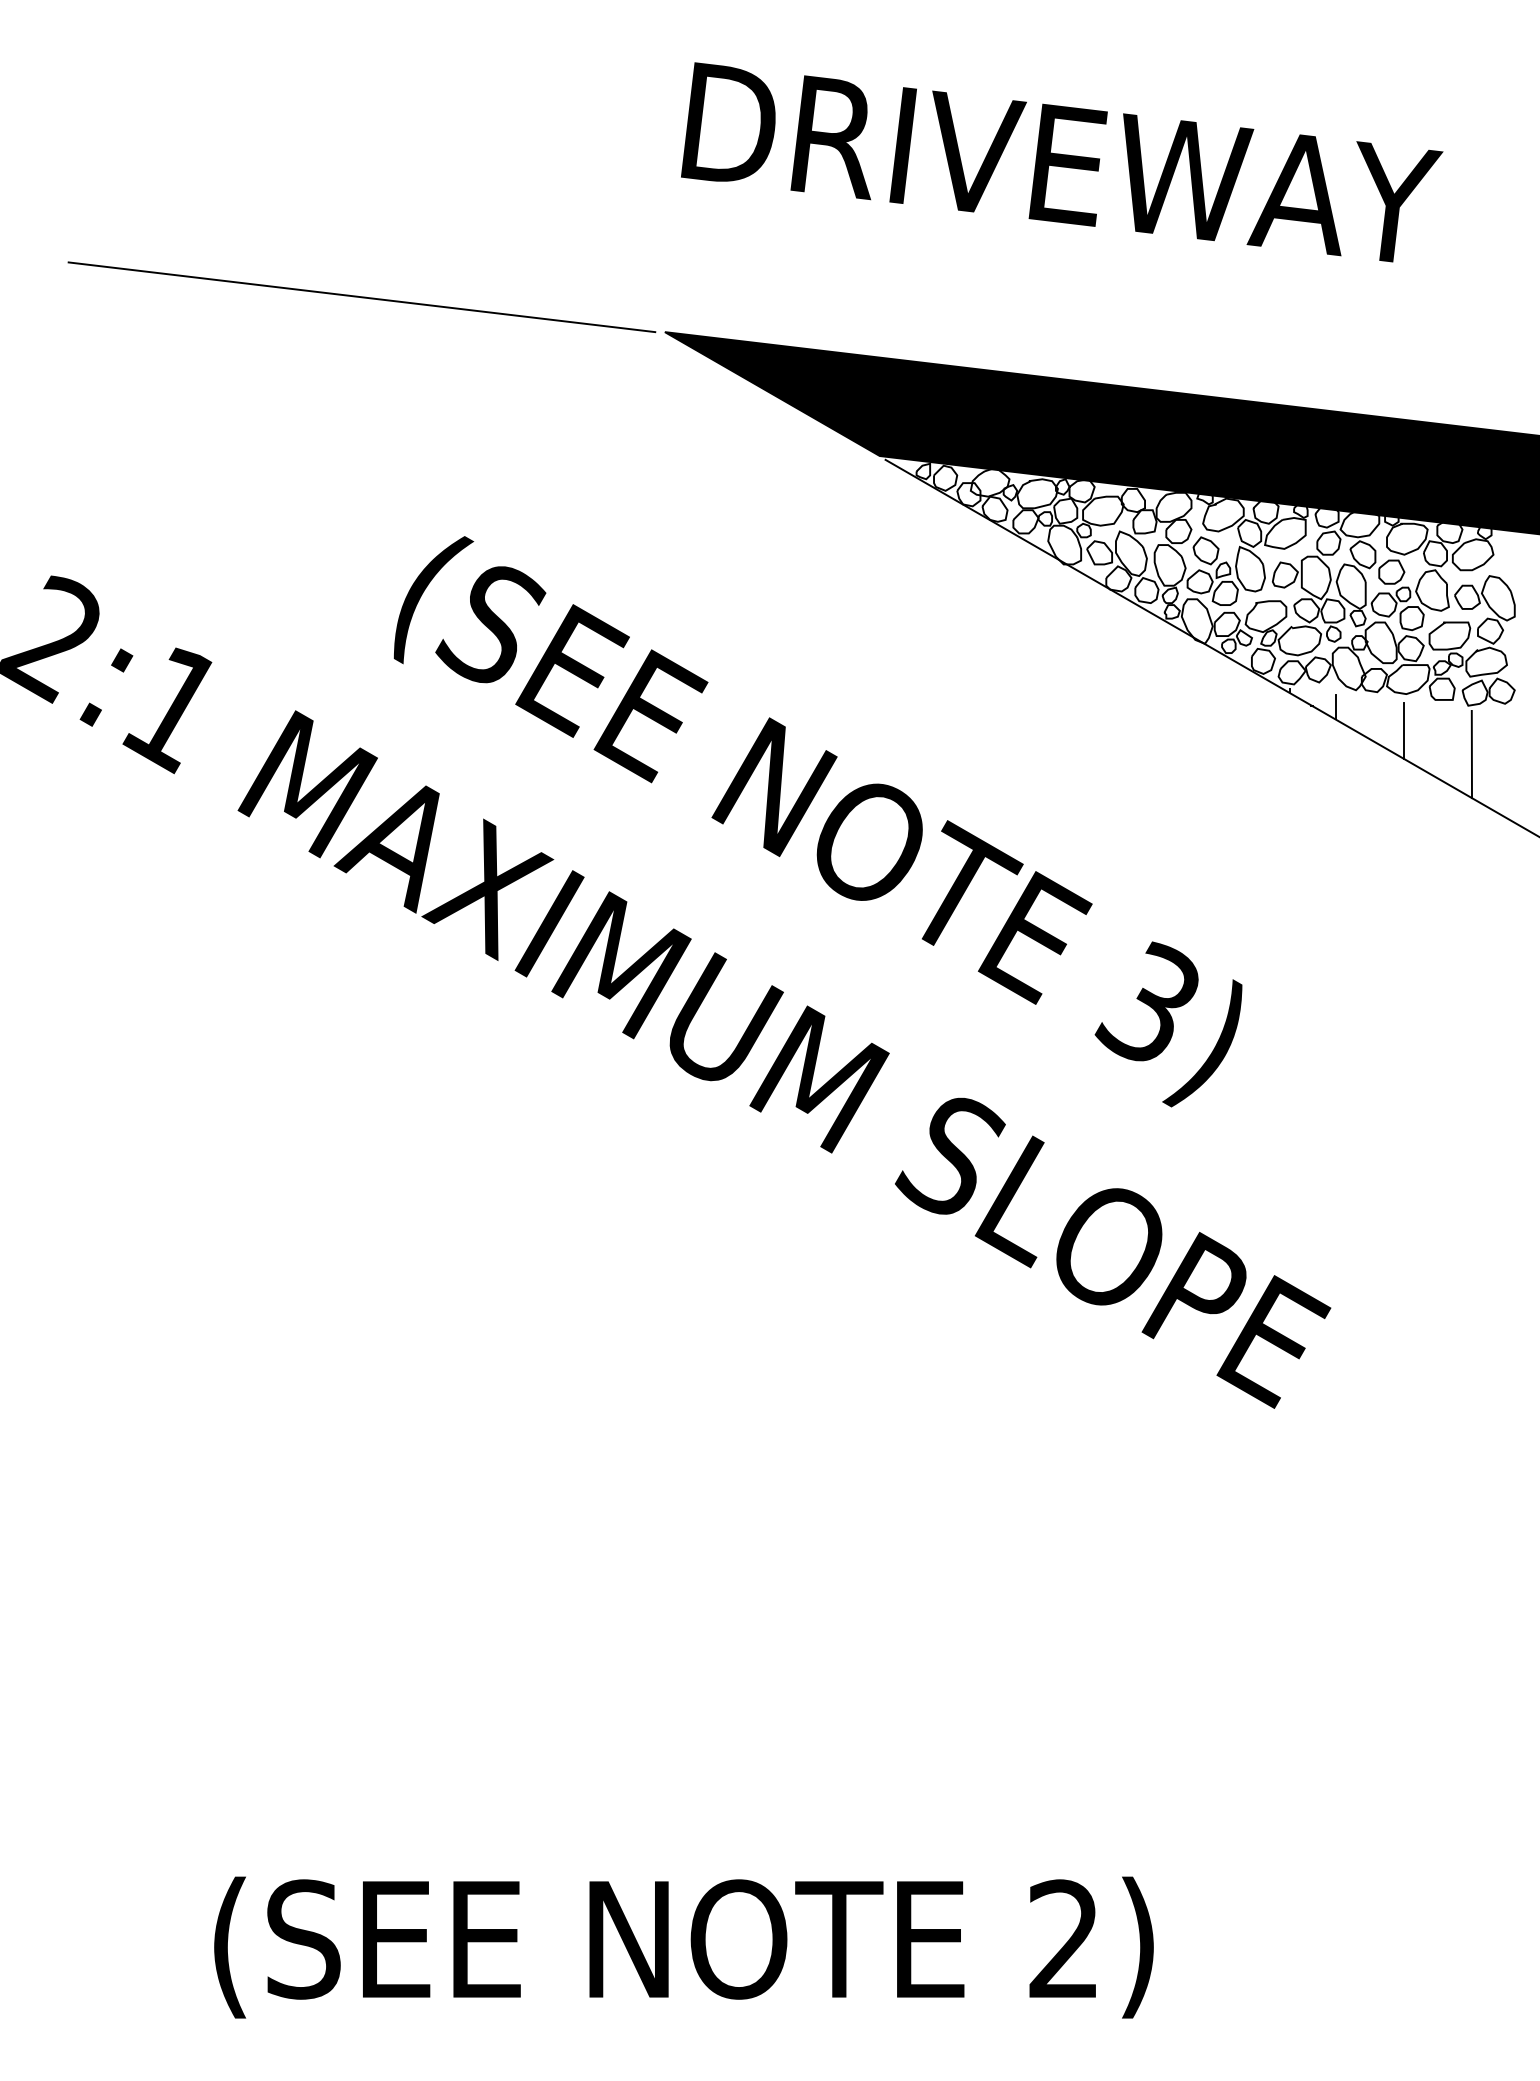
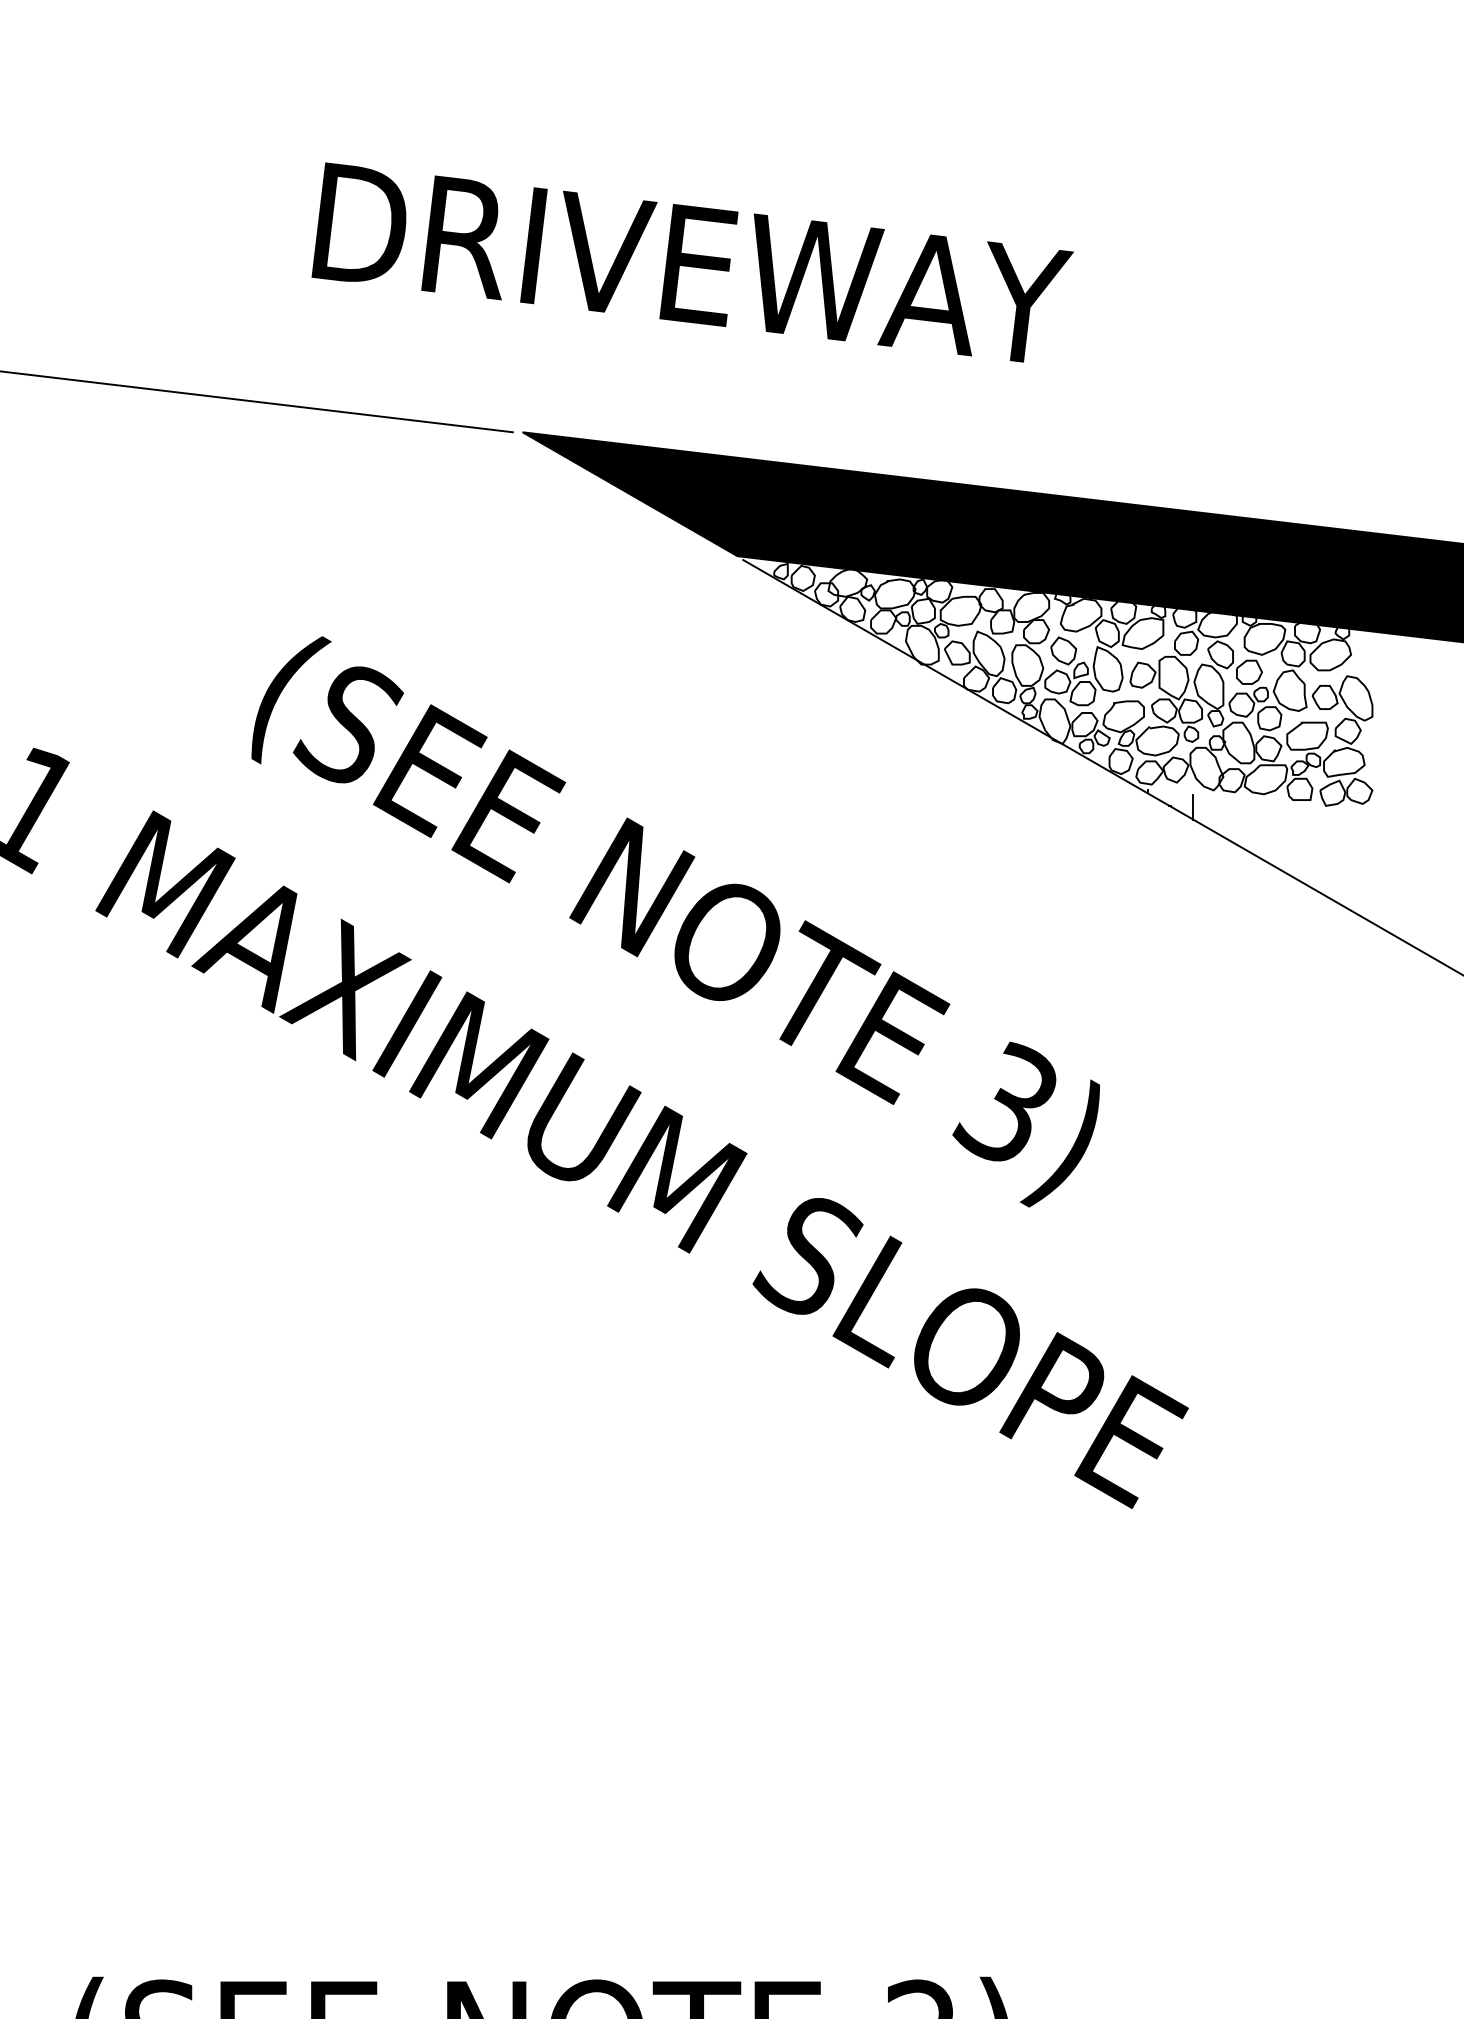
text: (1062, 162) -> (693, 262), moved
line: (1403, 730) -> (1261, 830), removed
line: (1471, 754) -> (1329, 854), removed

